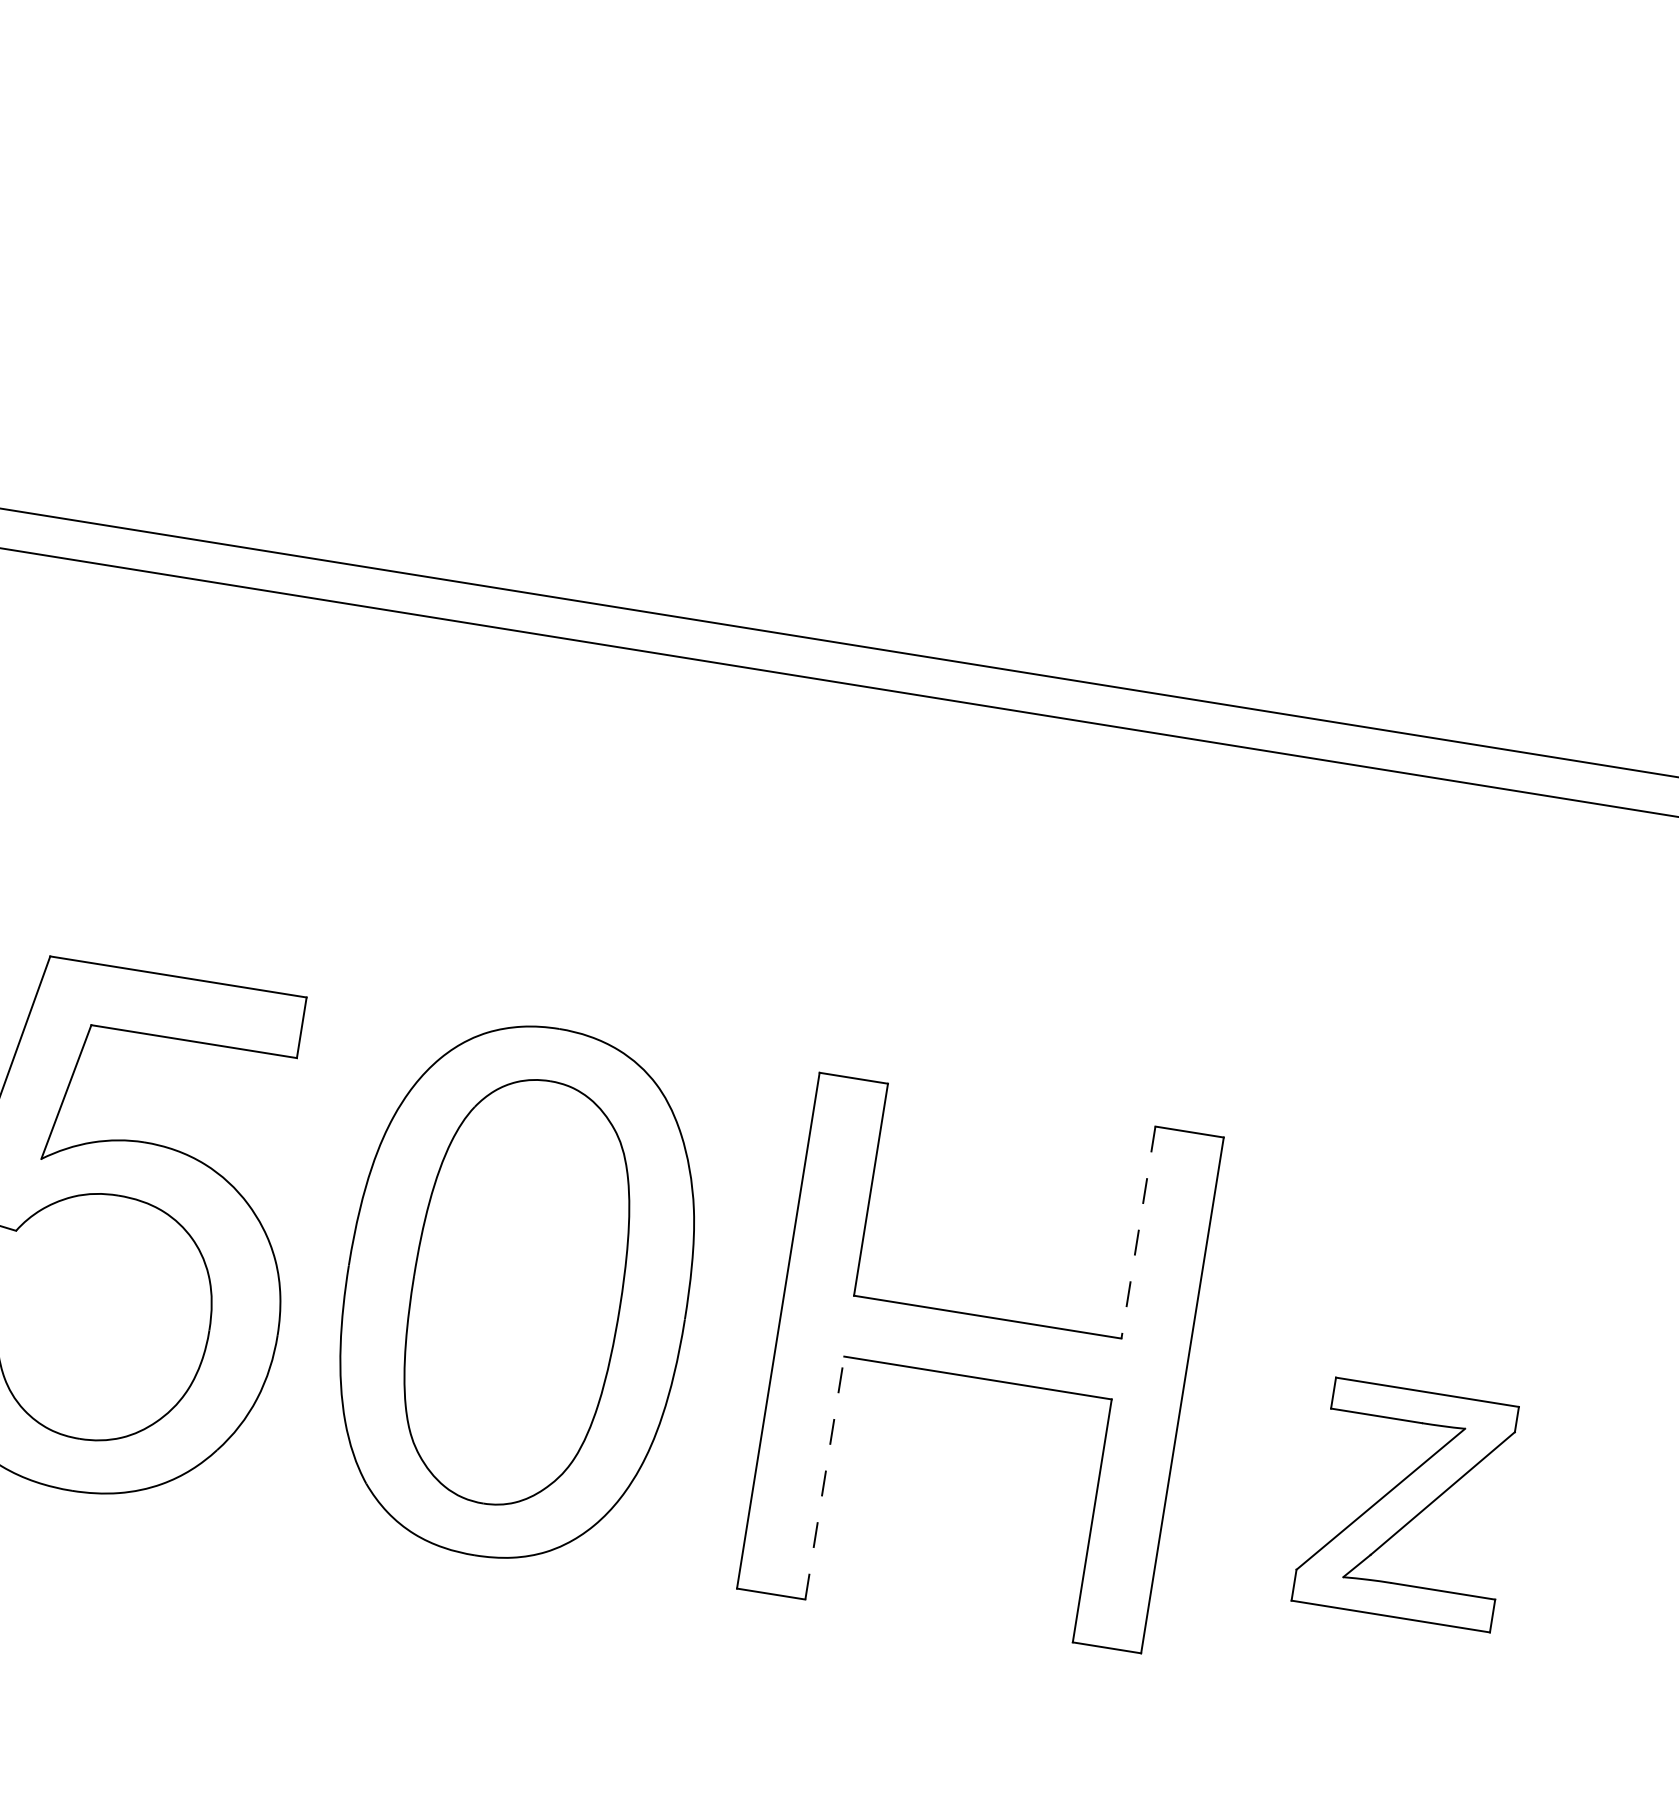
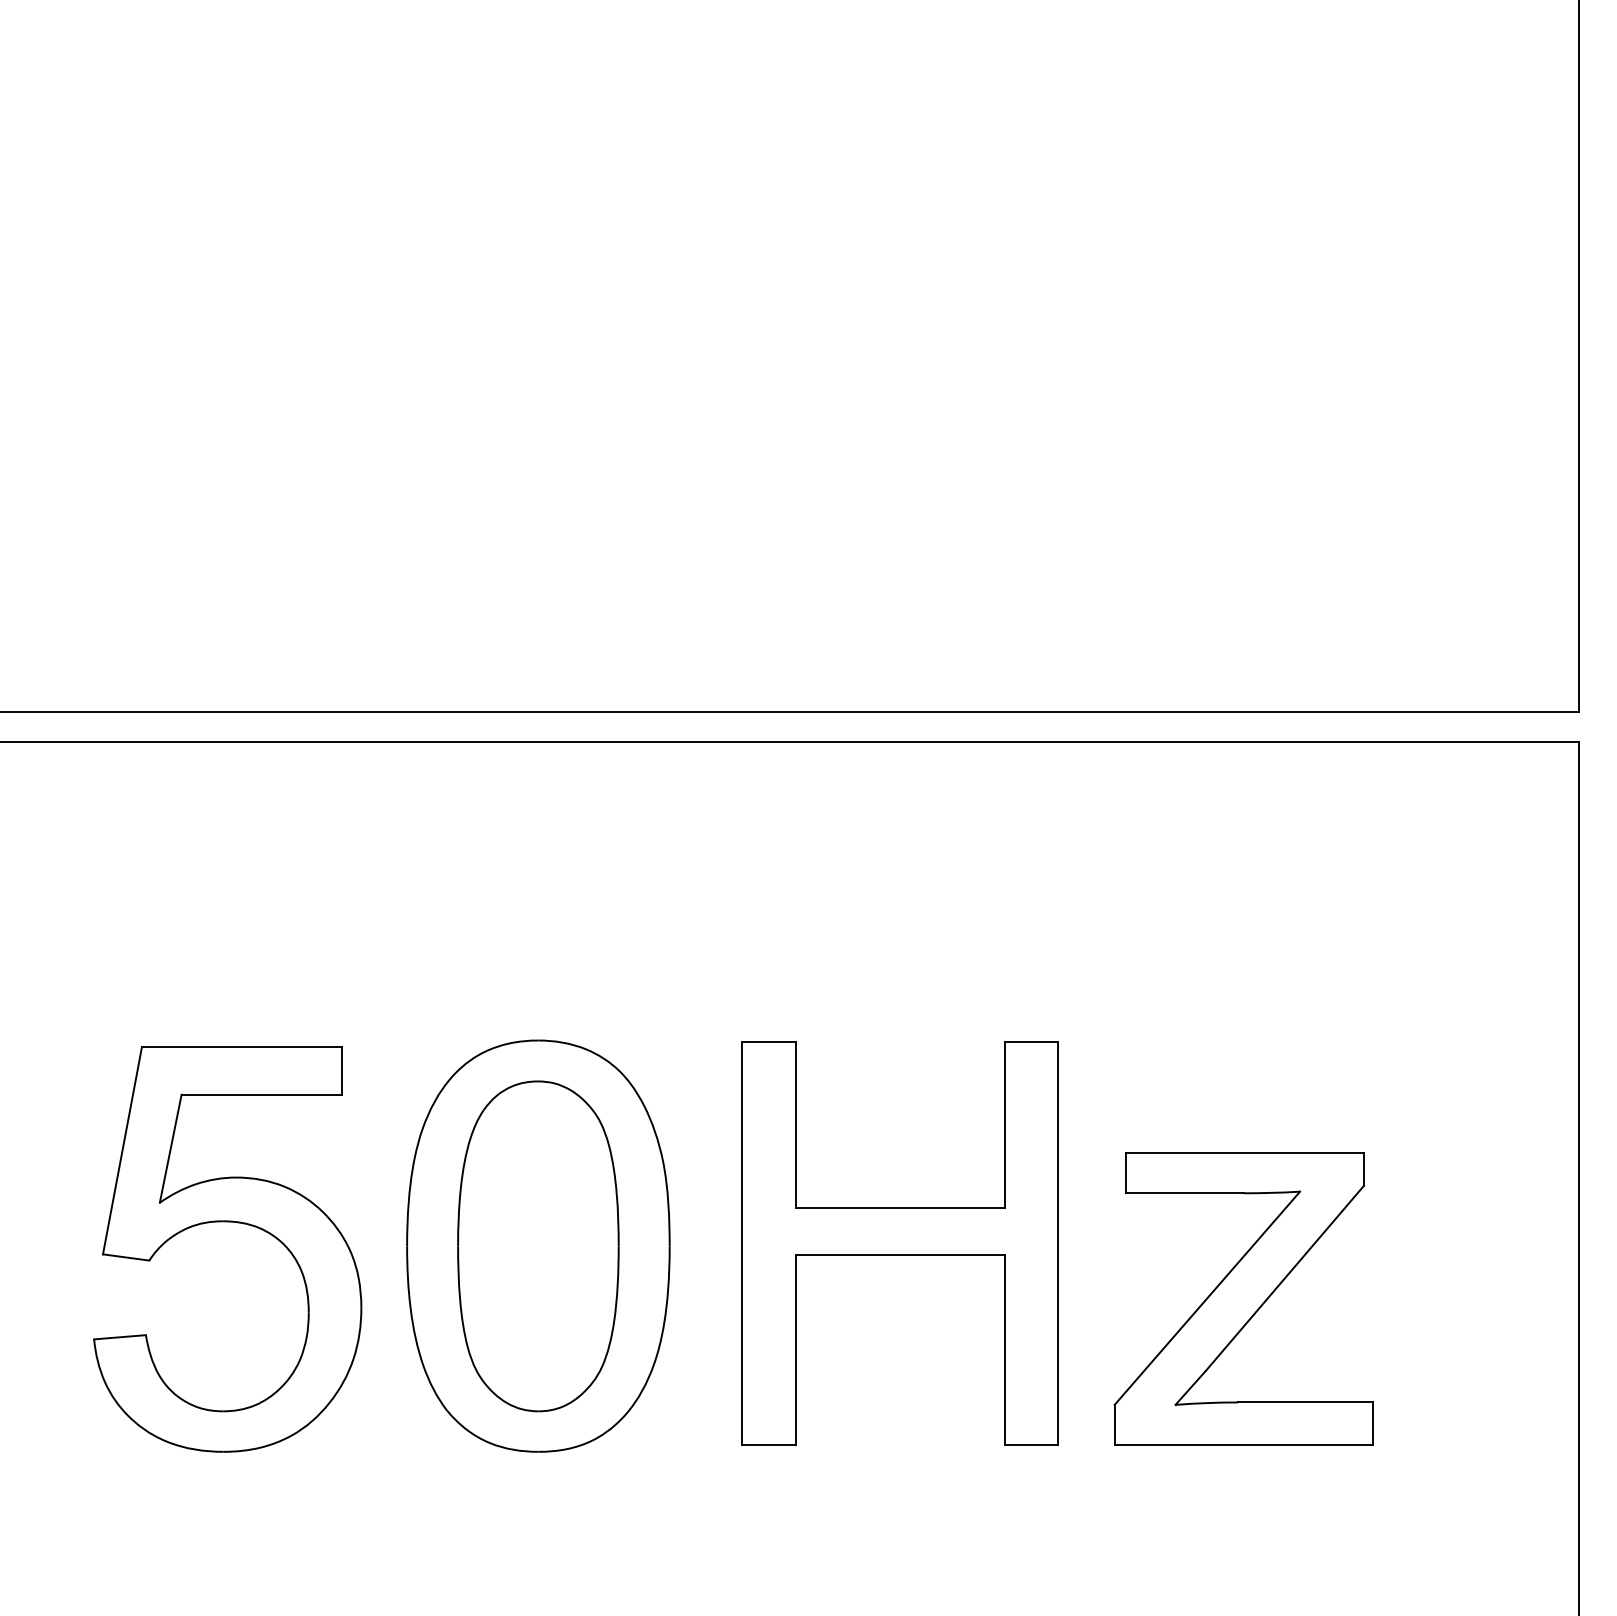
line: (1138, 1231) -> (1004, 1124), dashed -> solid
line: (824, 1478) -> (795, 1350), dashed -> solid
part: (1408, 1503) -> (1243, 1298), size x1.67

